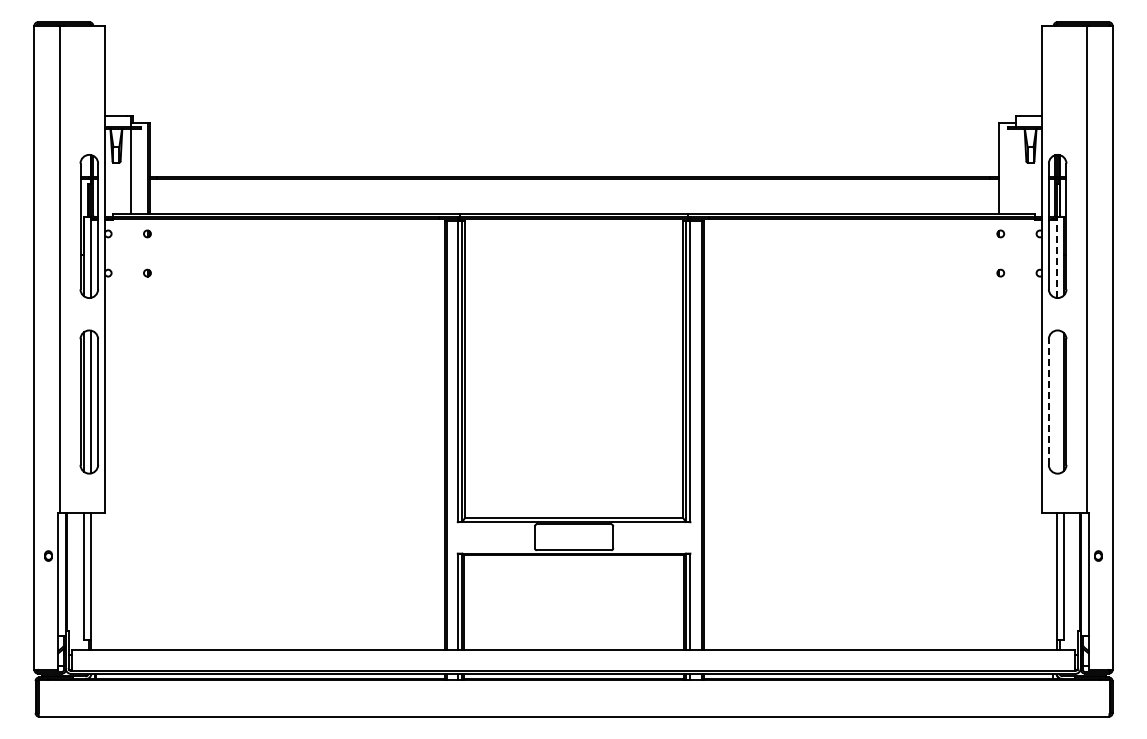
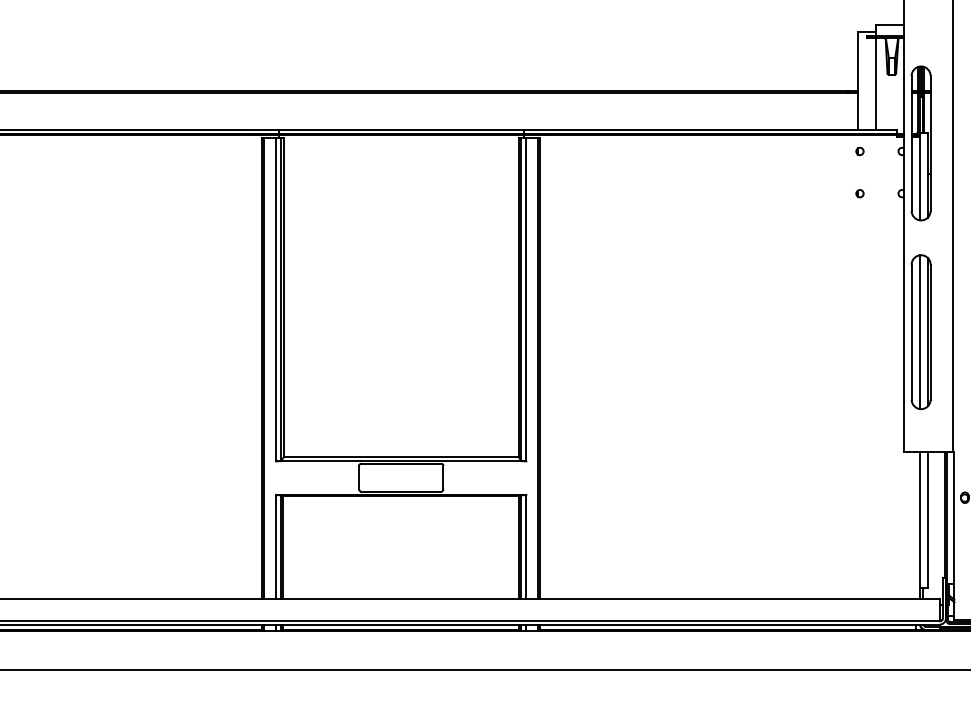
line: (1015, 171) -> (875, 84), added
line: (1056, 257) -> (919, 176), dashed -> solid
line: (1056, 401) -> (919, 331), added
line: (1048, 402) -> (911, 332), dashed -> solid

